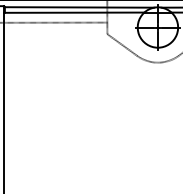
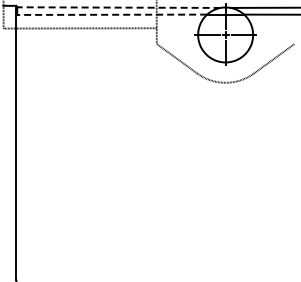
line: (79, 7) -> (118, 7), solid -> dashed
line: (74, 12) -> (112, 14), solid -> dashed

